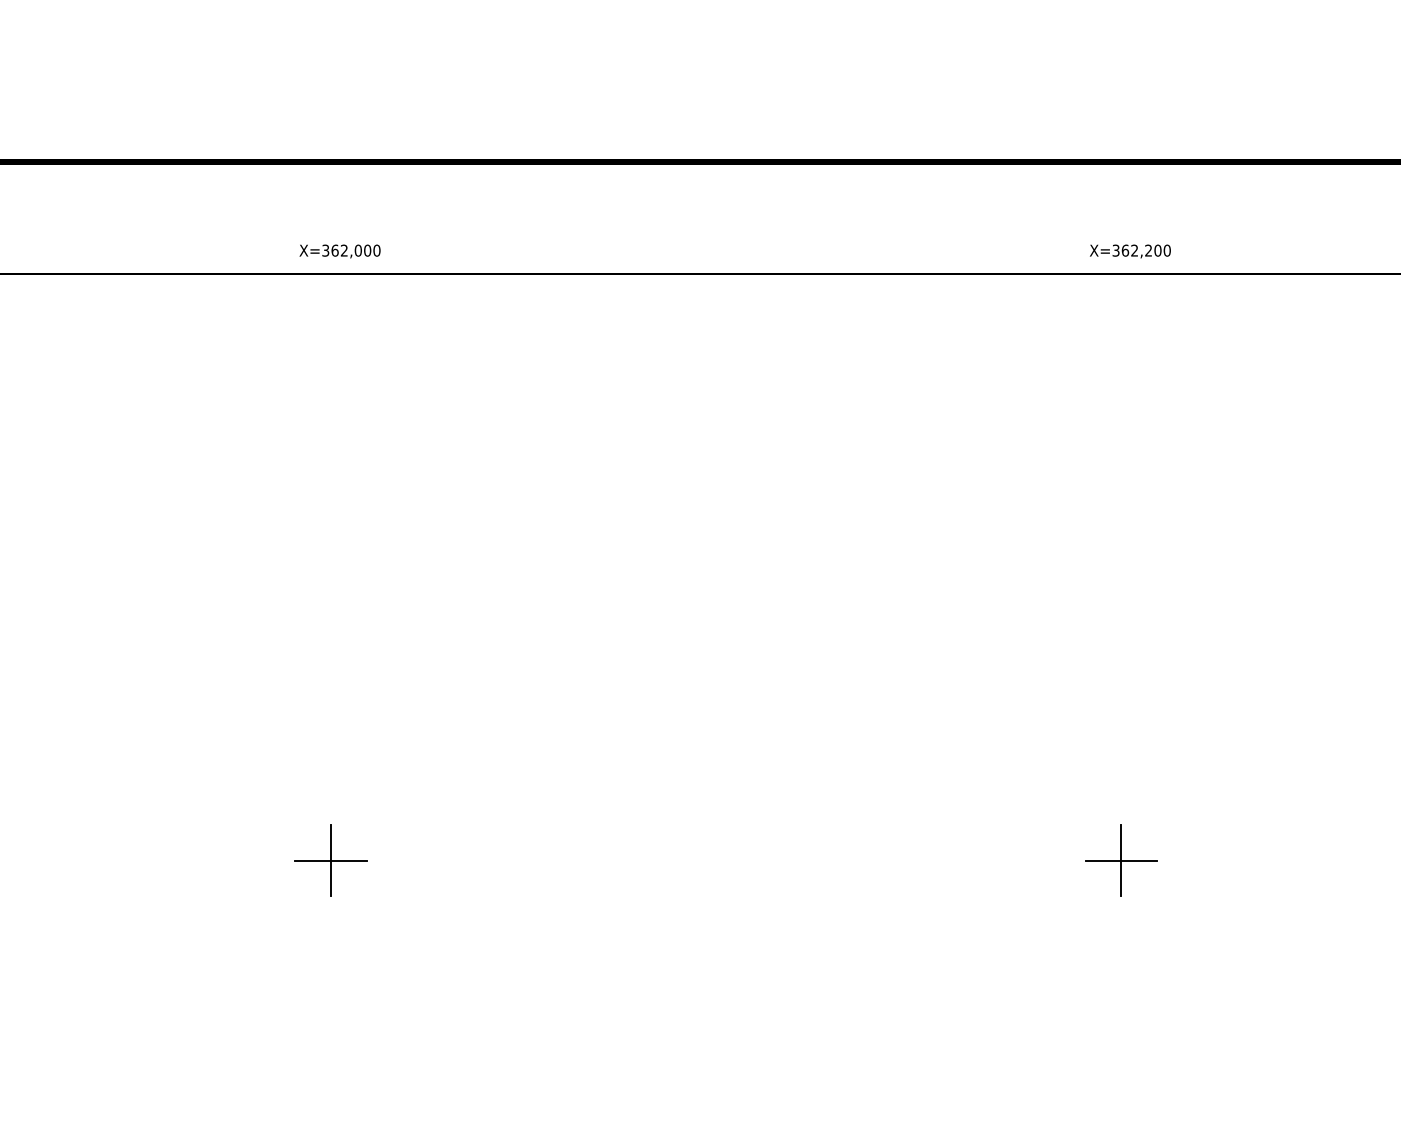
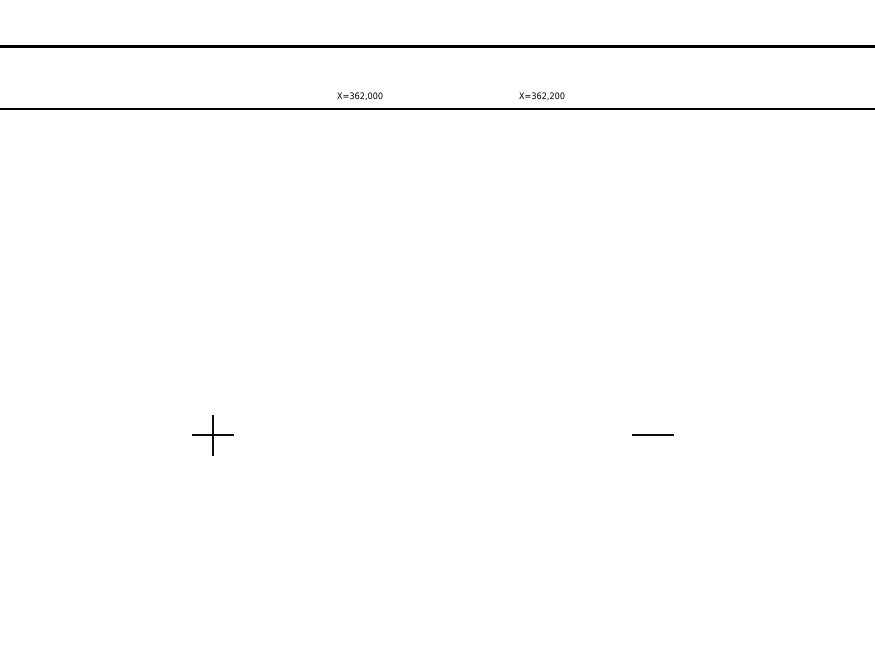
text: (339, 250) -> (359, 95), moved
text: (1129, 250) -> (541, 95), moved
line: (1120, 860) -> (652, 435), removed

